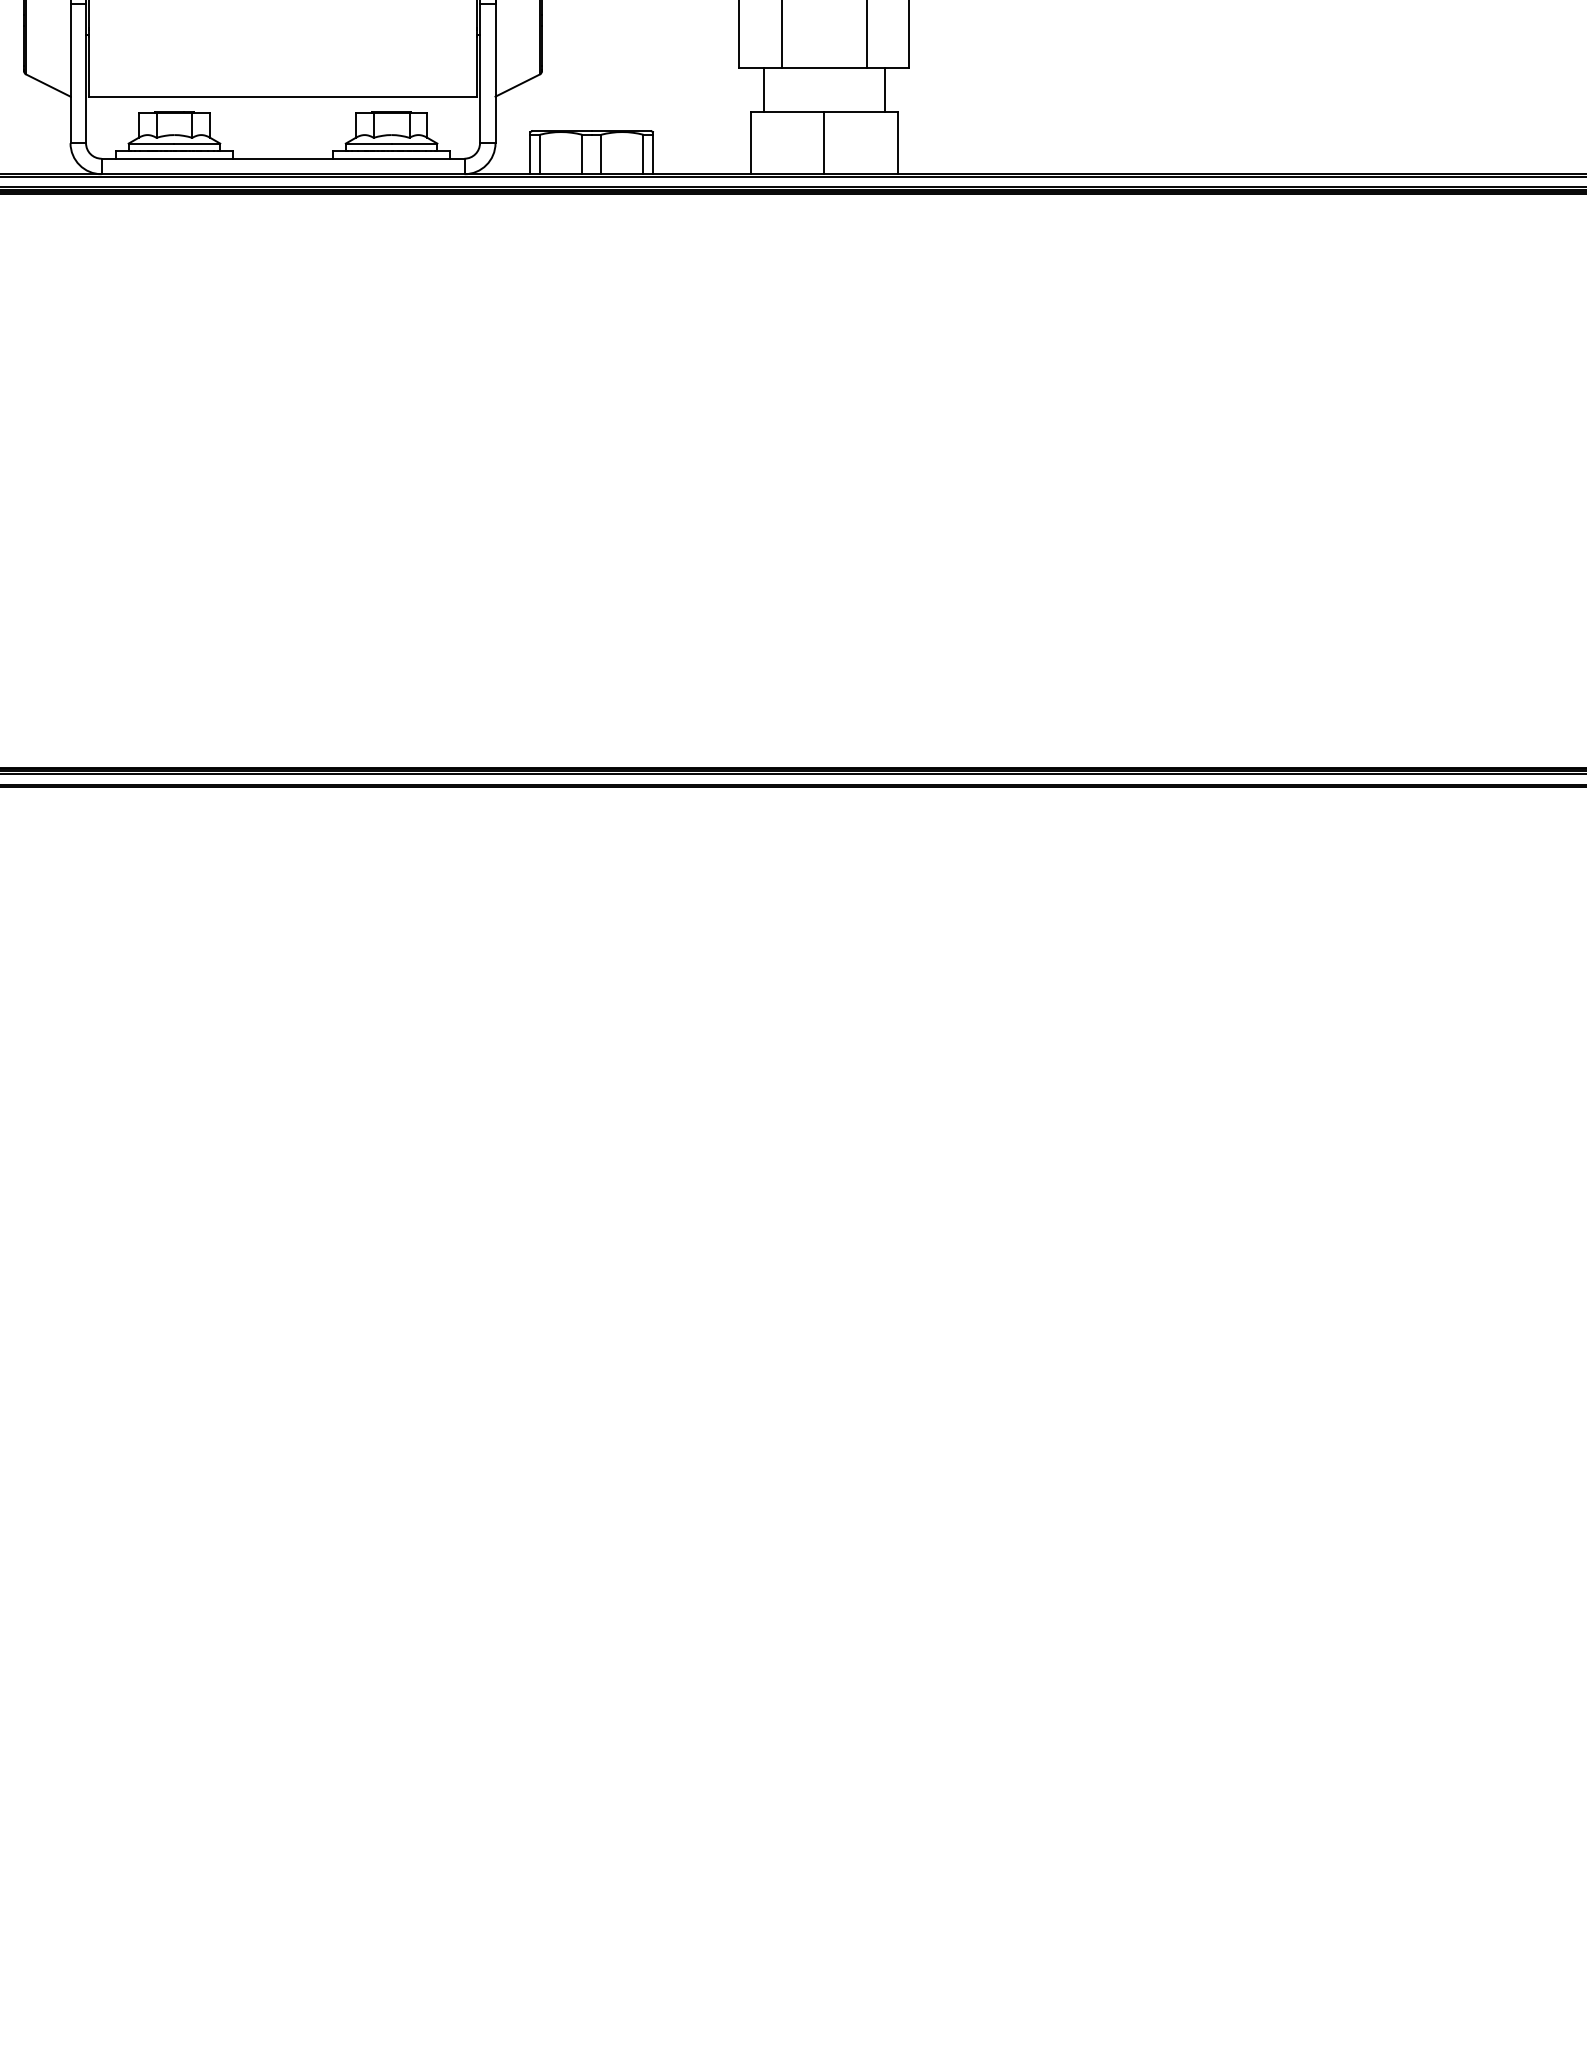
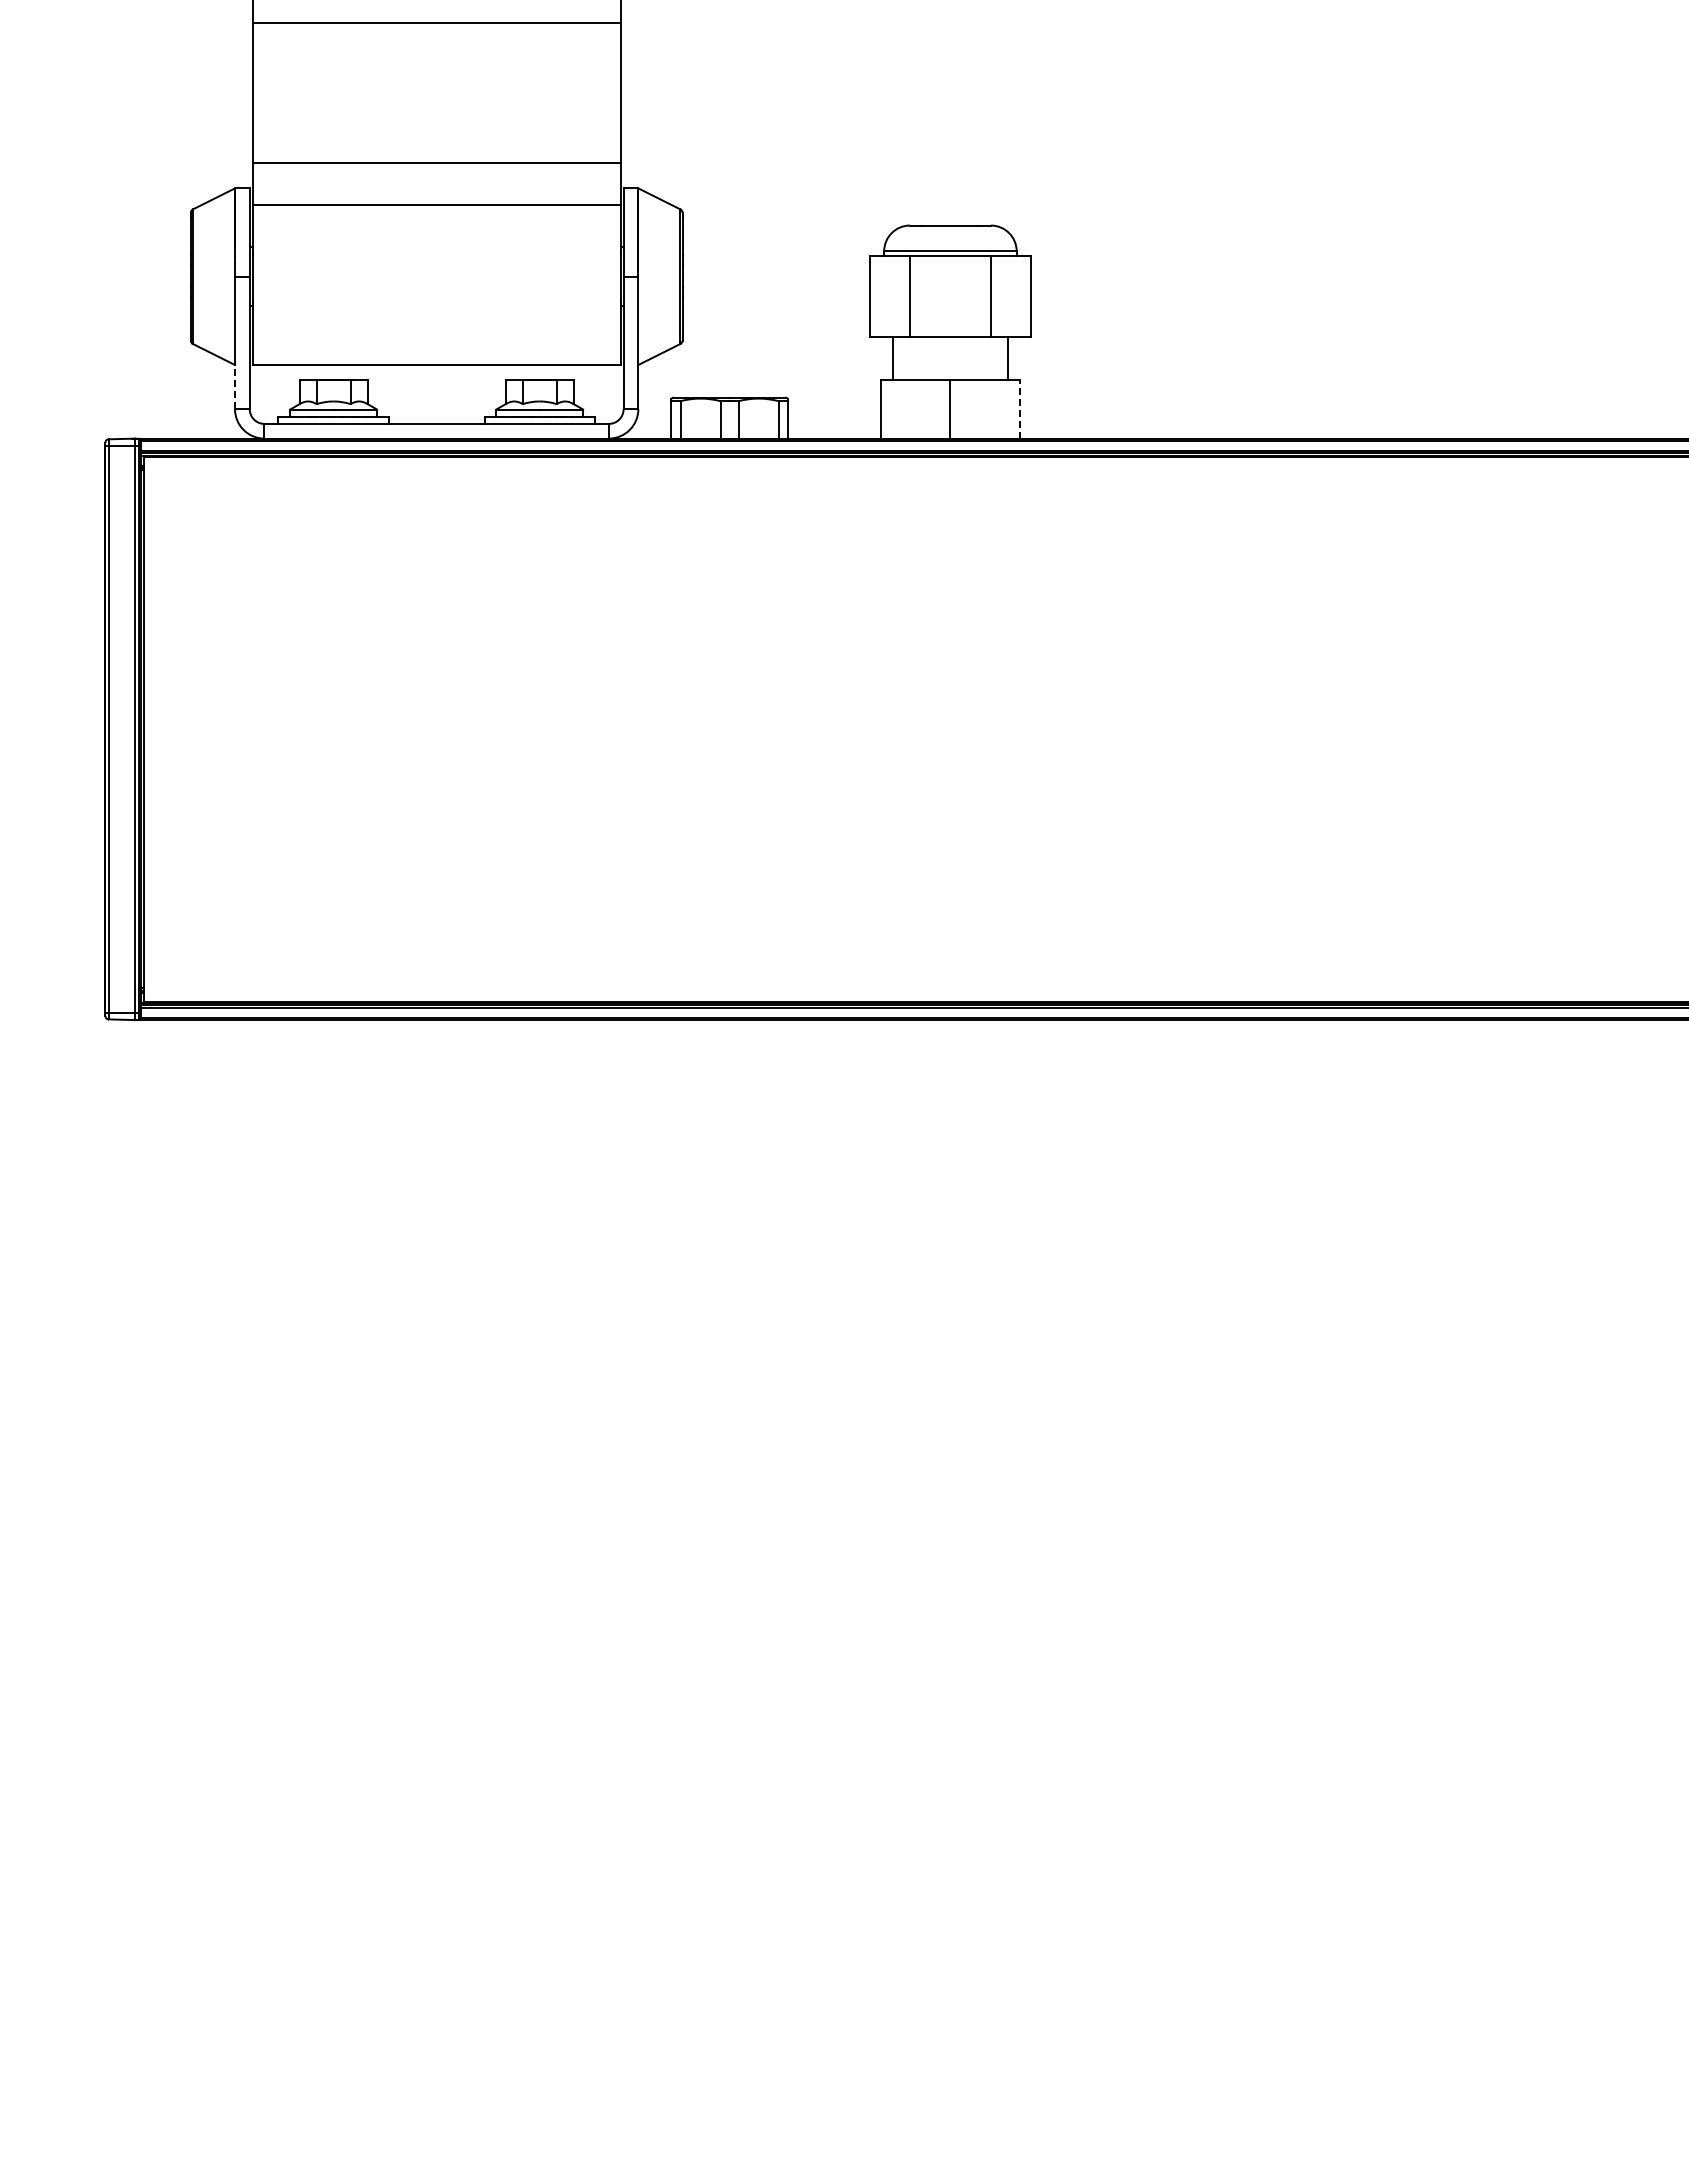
line: (71, 119) -> (235, 386), solid -> dashed
line: (898, 142) -> (1020, 408), solid -> dashed

